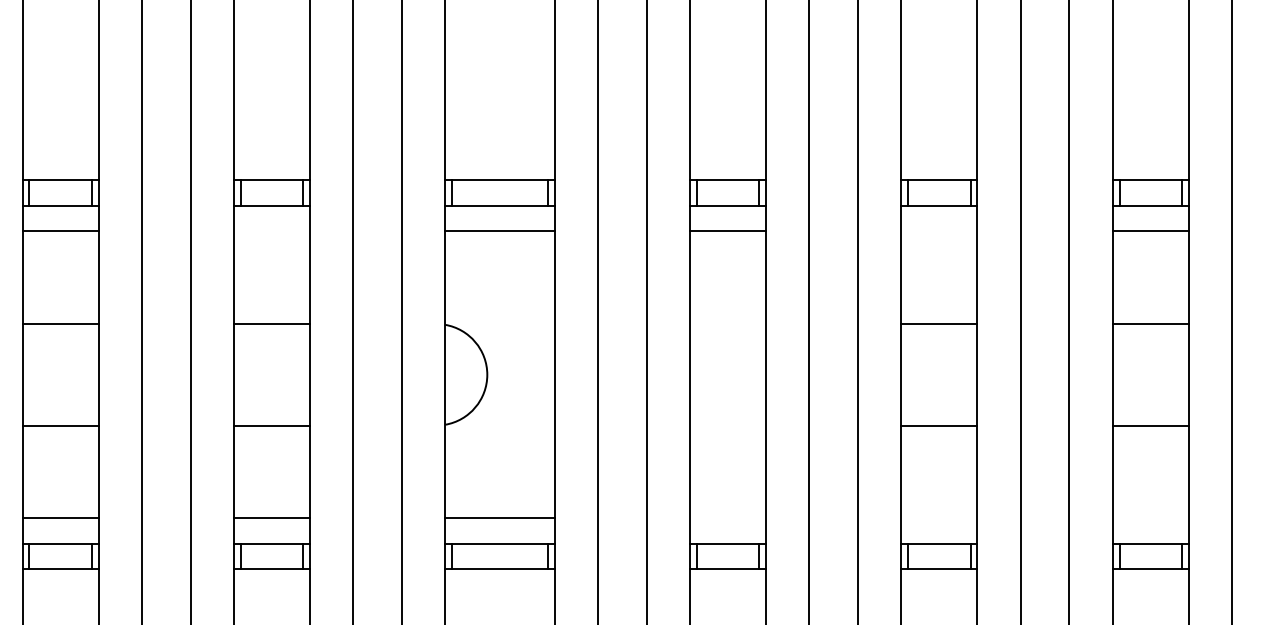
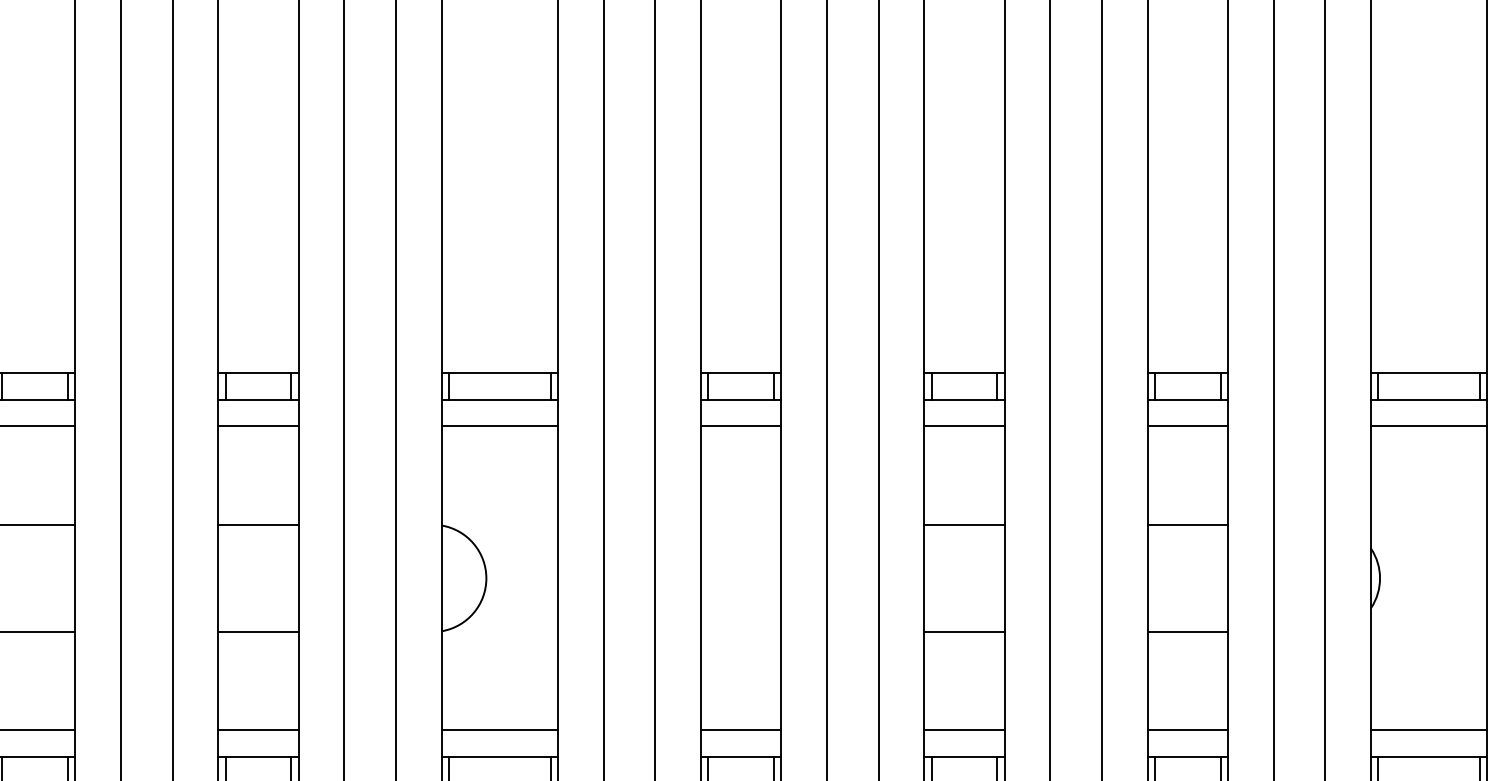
line: (271, 231) -> (258, 426), added
line: (939, 231) -> (964, 426), added
line: (727, 518) -> (740, 730), added
line: (939, 518) -> (964, 730), added
line: (1150, 518) -> (1187, 730), added

